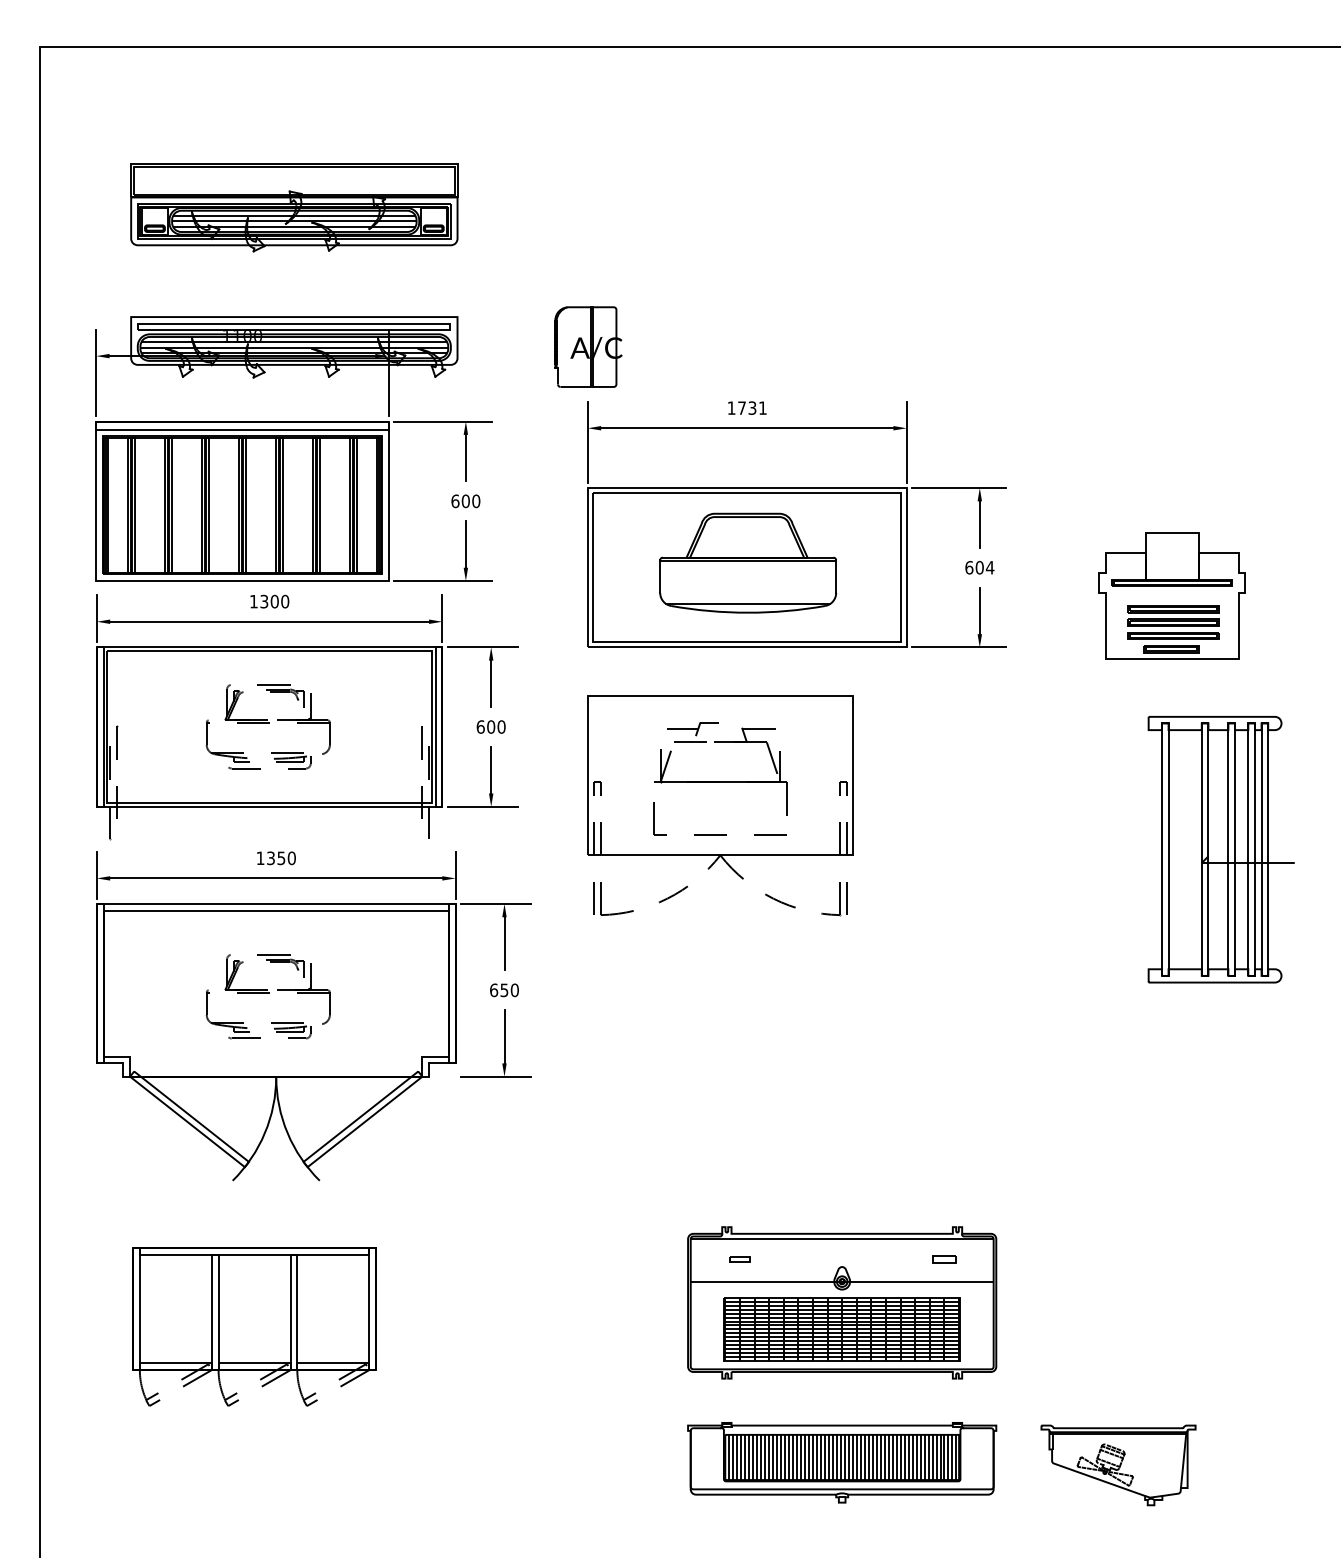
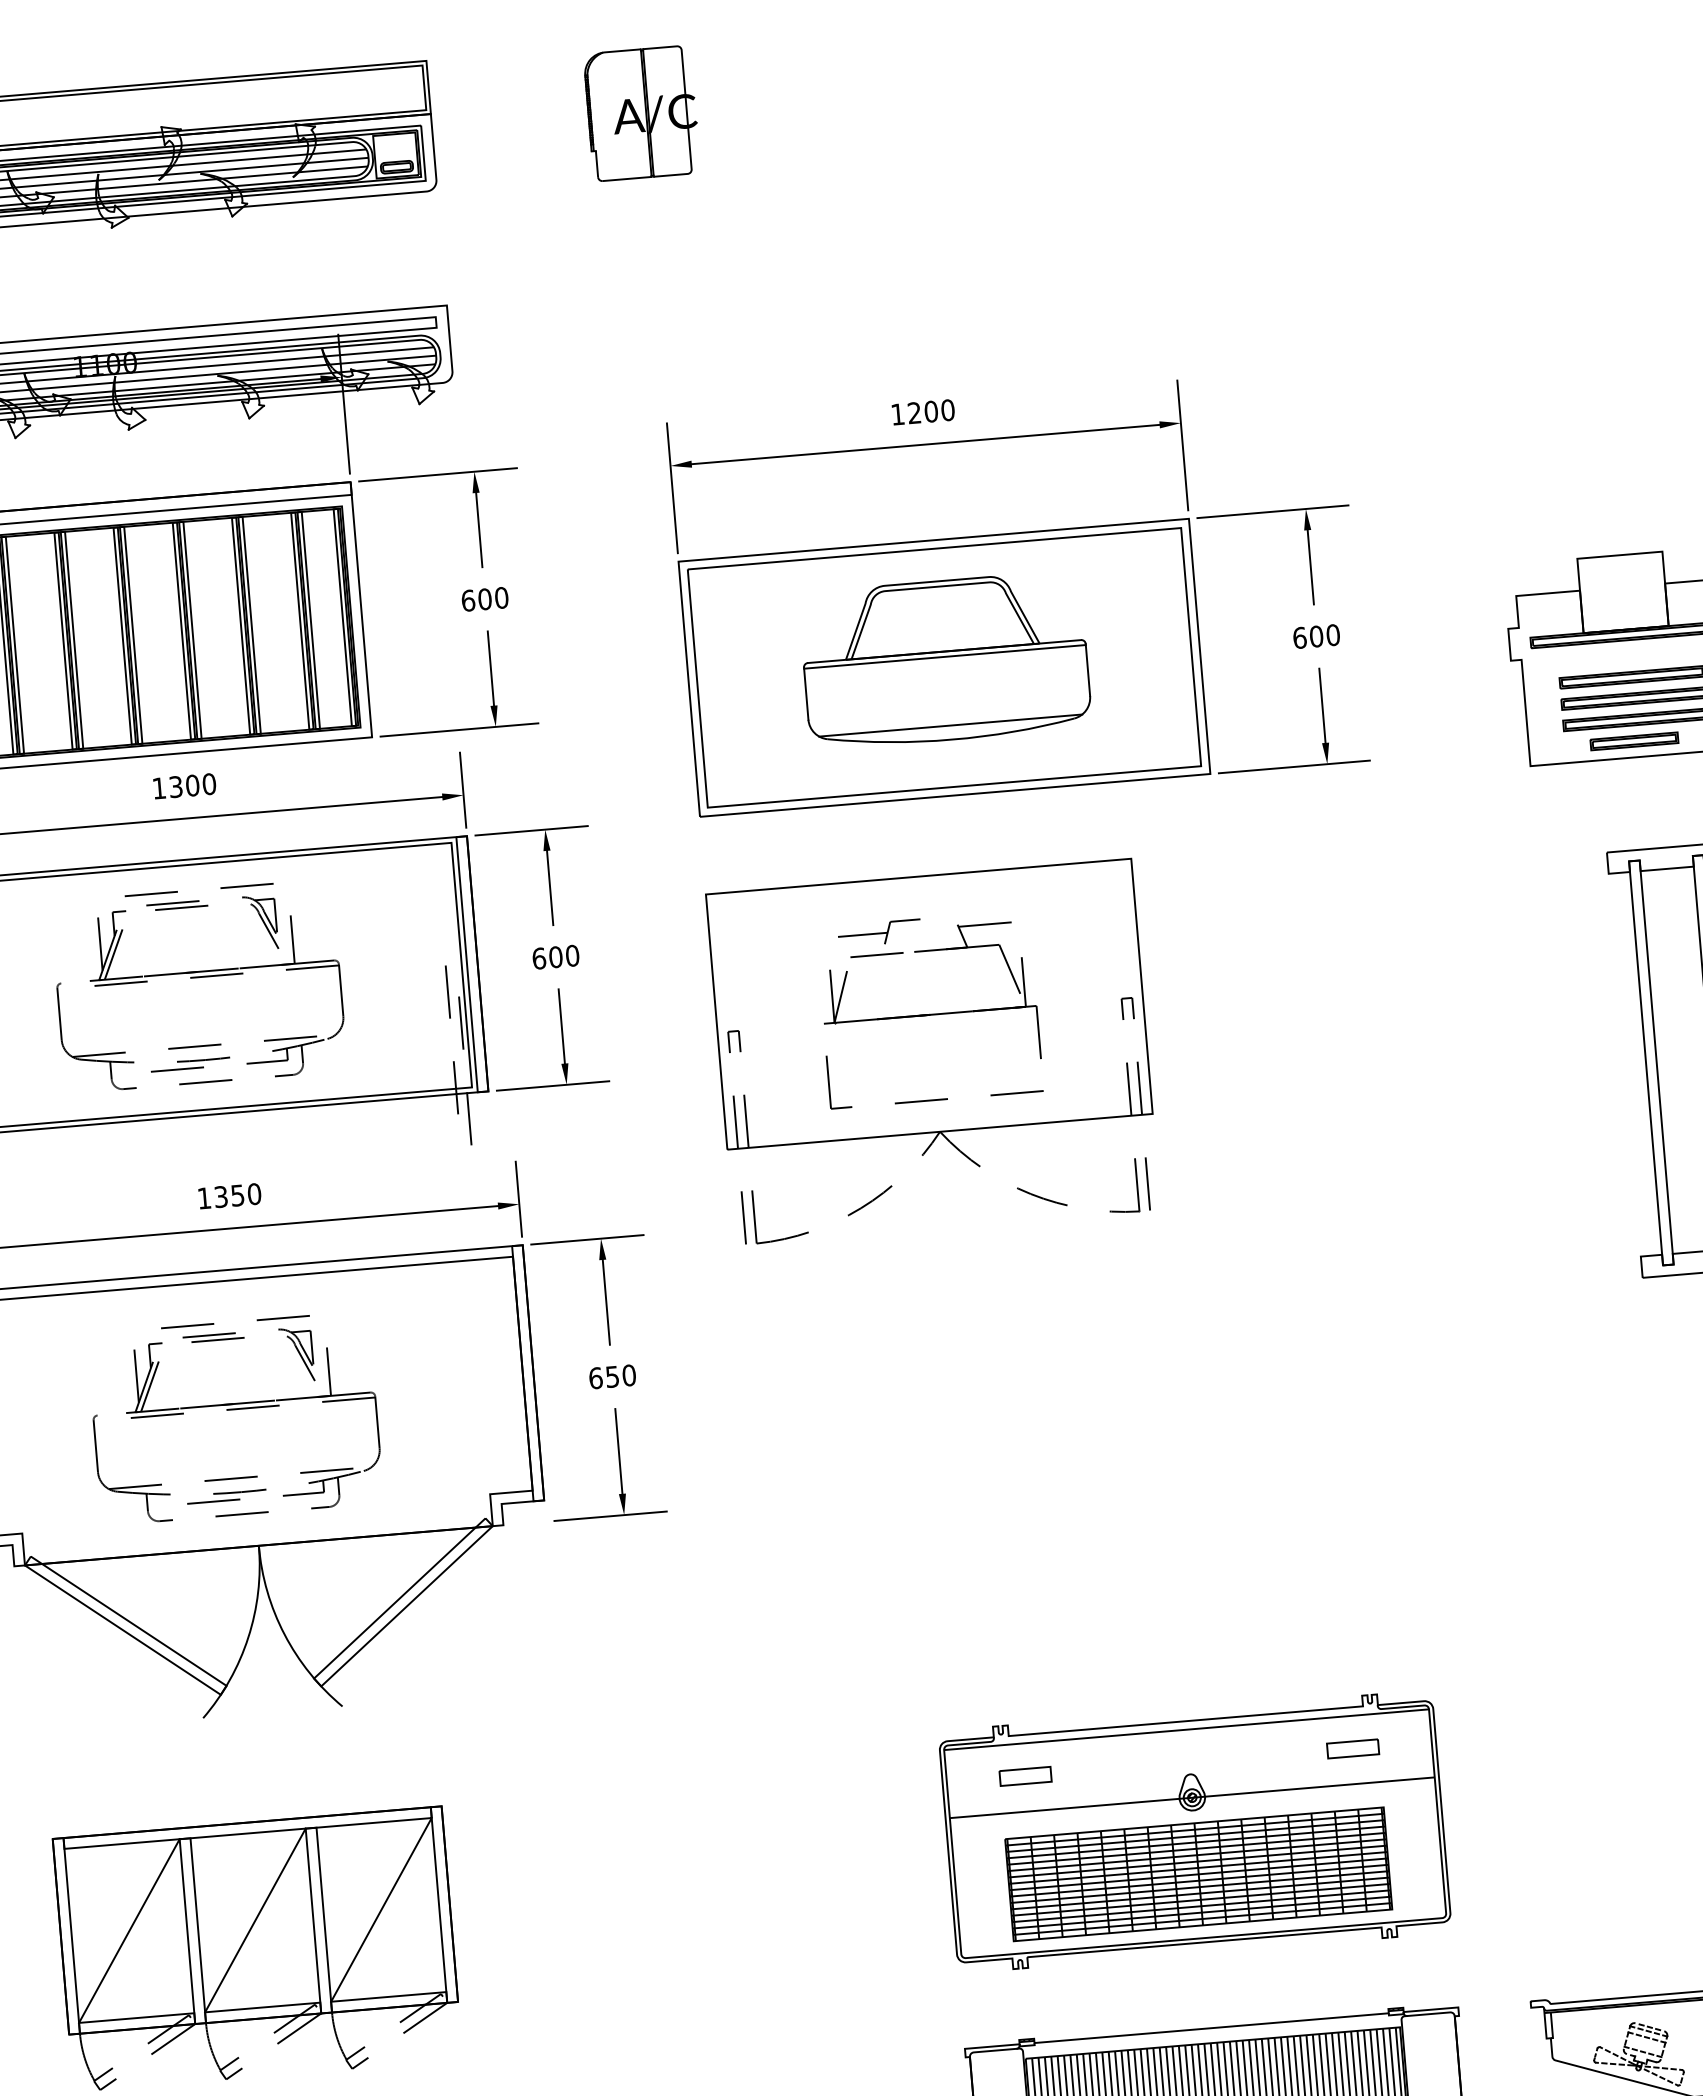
part: (588, 346) -> (641, 112), moved
text: (752, 407) -> (931, 410), 1731 -> 1200
text: (989, 567) -> (1332, 634), 604 -> 600
part: (268, 726) -> (199, 986), size x1.43
part: (268, 996) -> (235, 1418), size x1.43
part: (739, 1259) -> (1024, 1776), size x1.67
part: (944, 1259) -> (1353, 1748), size x1.43
line: (175, 1308) -> (128, 1930), added
line: (254, 1308) -> (255, 1919), added
line: (333, 1308) -> (381, 1909), added

